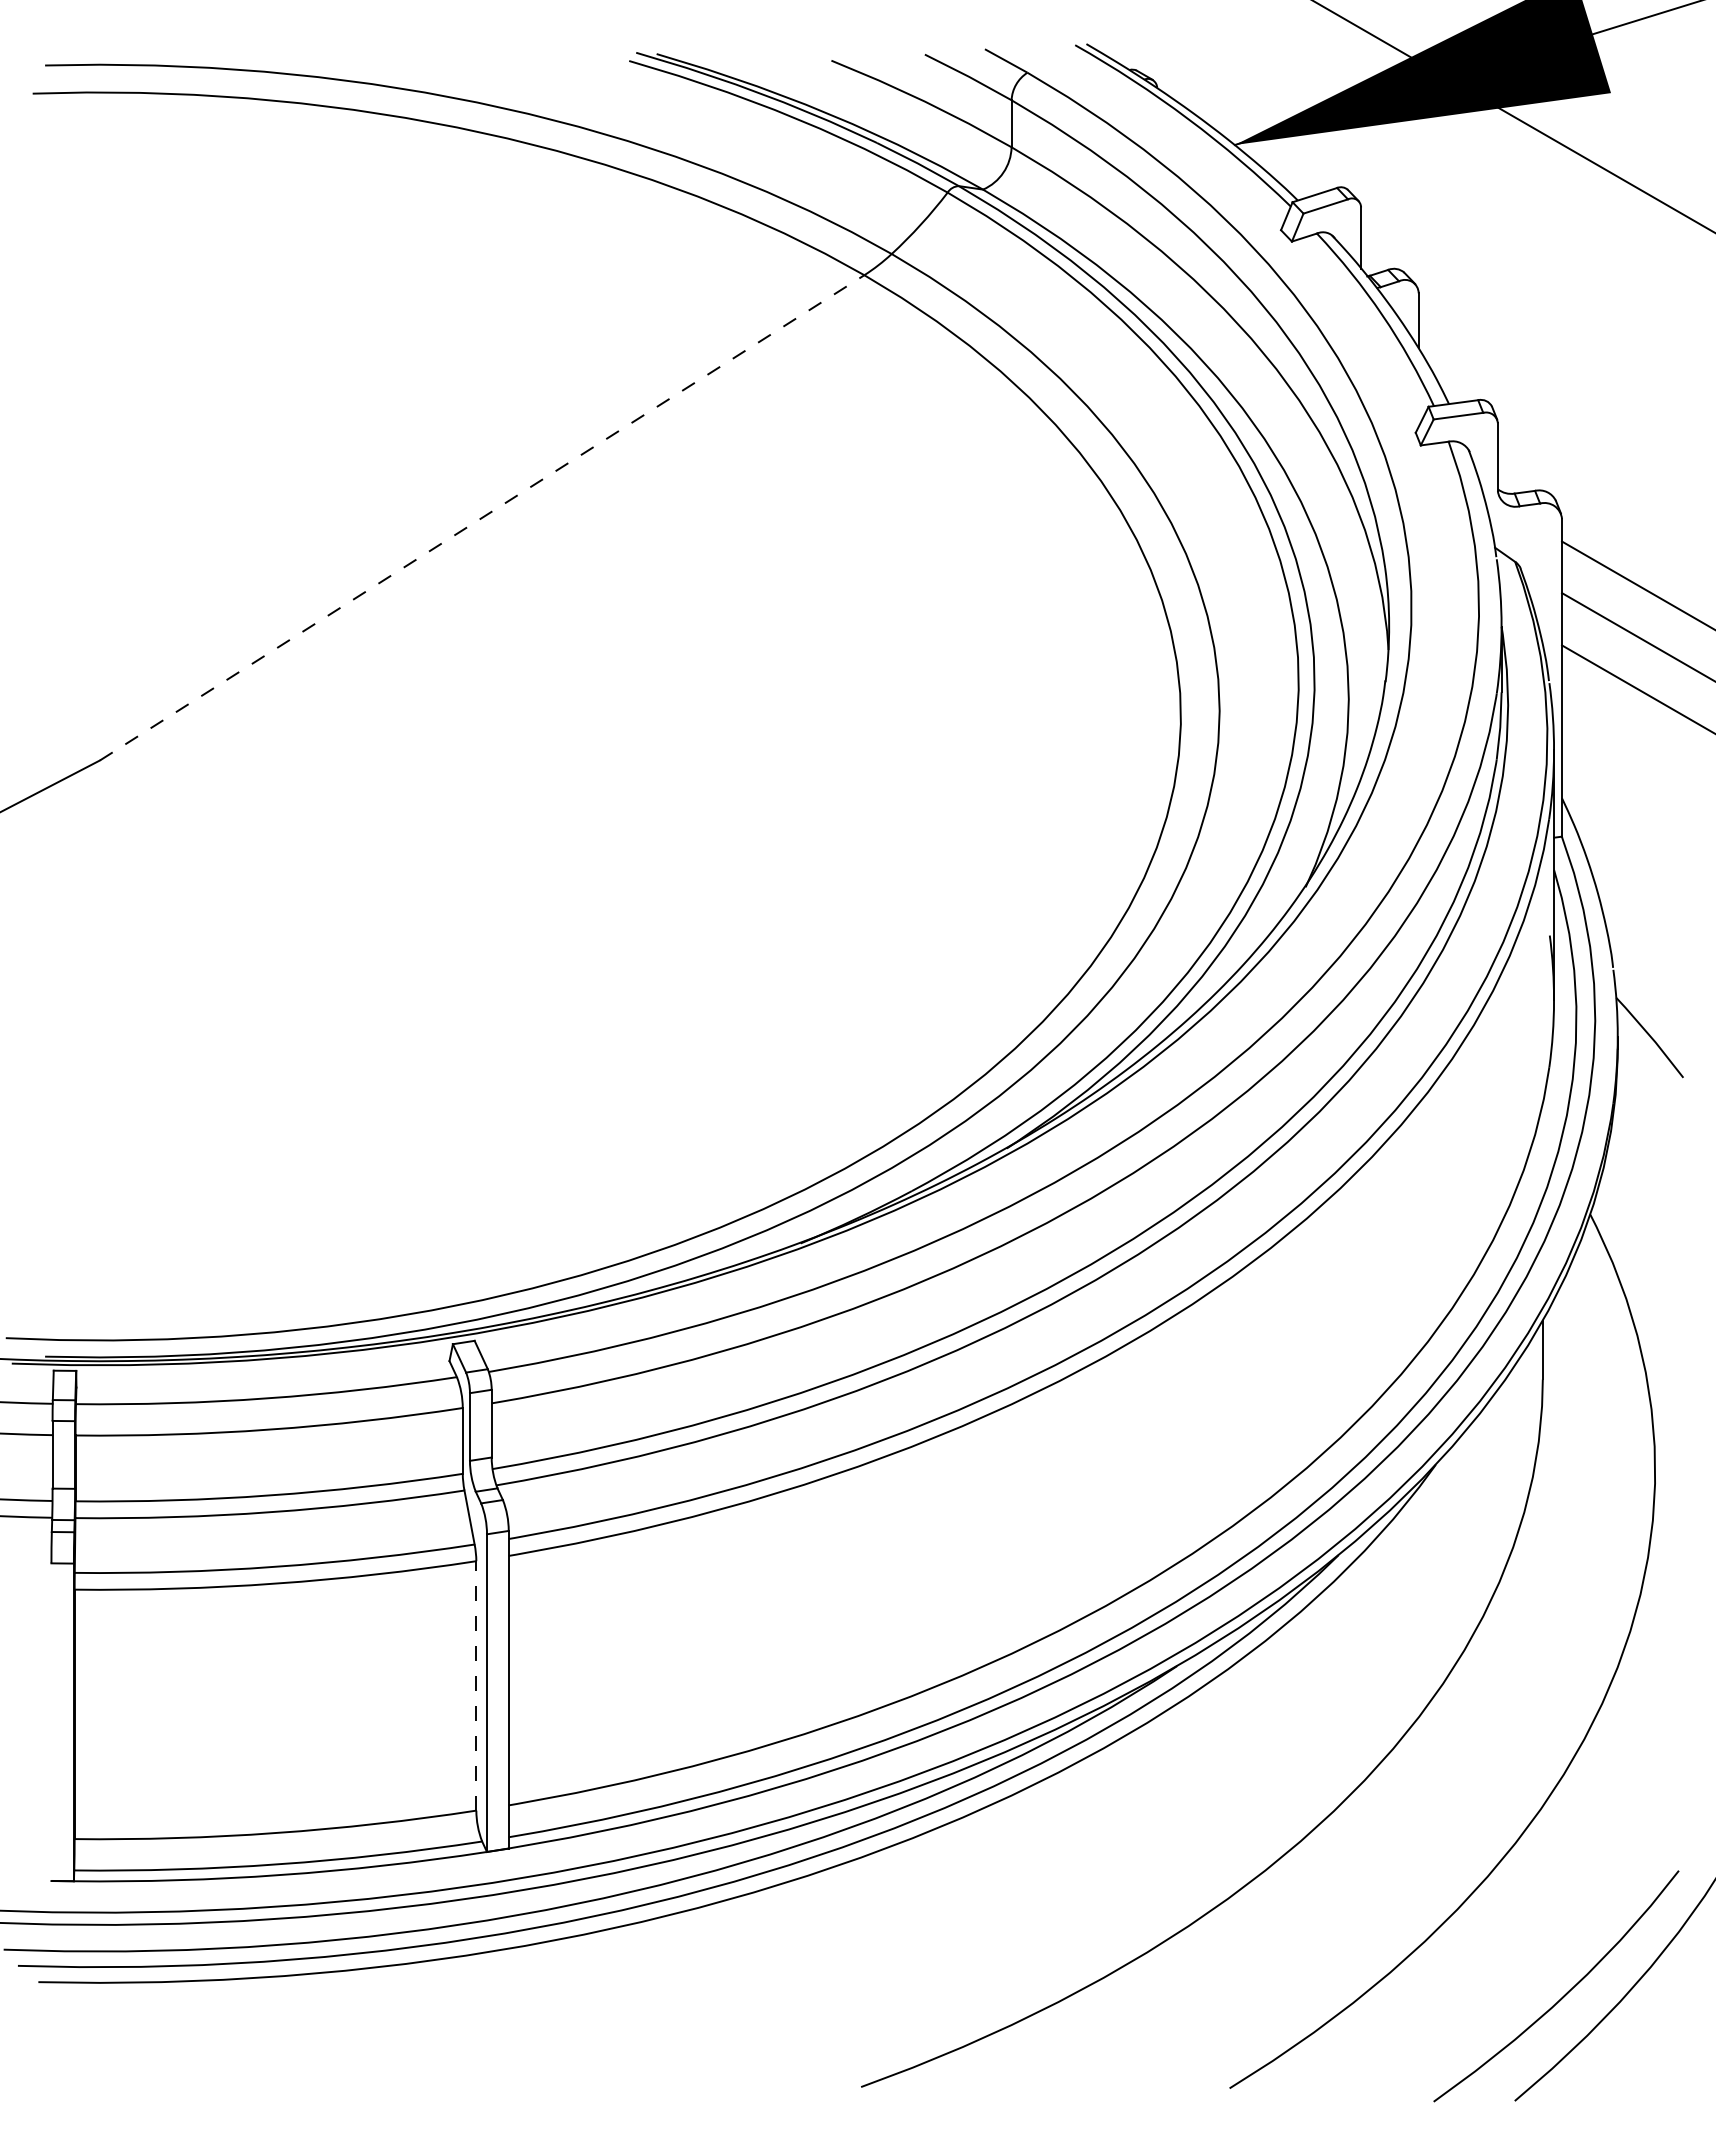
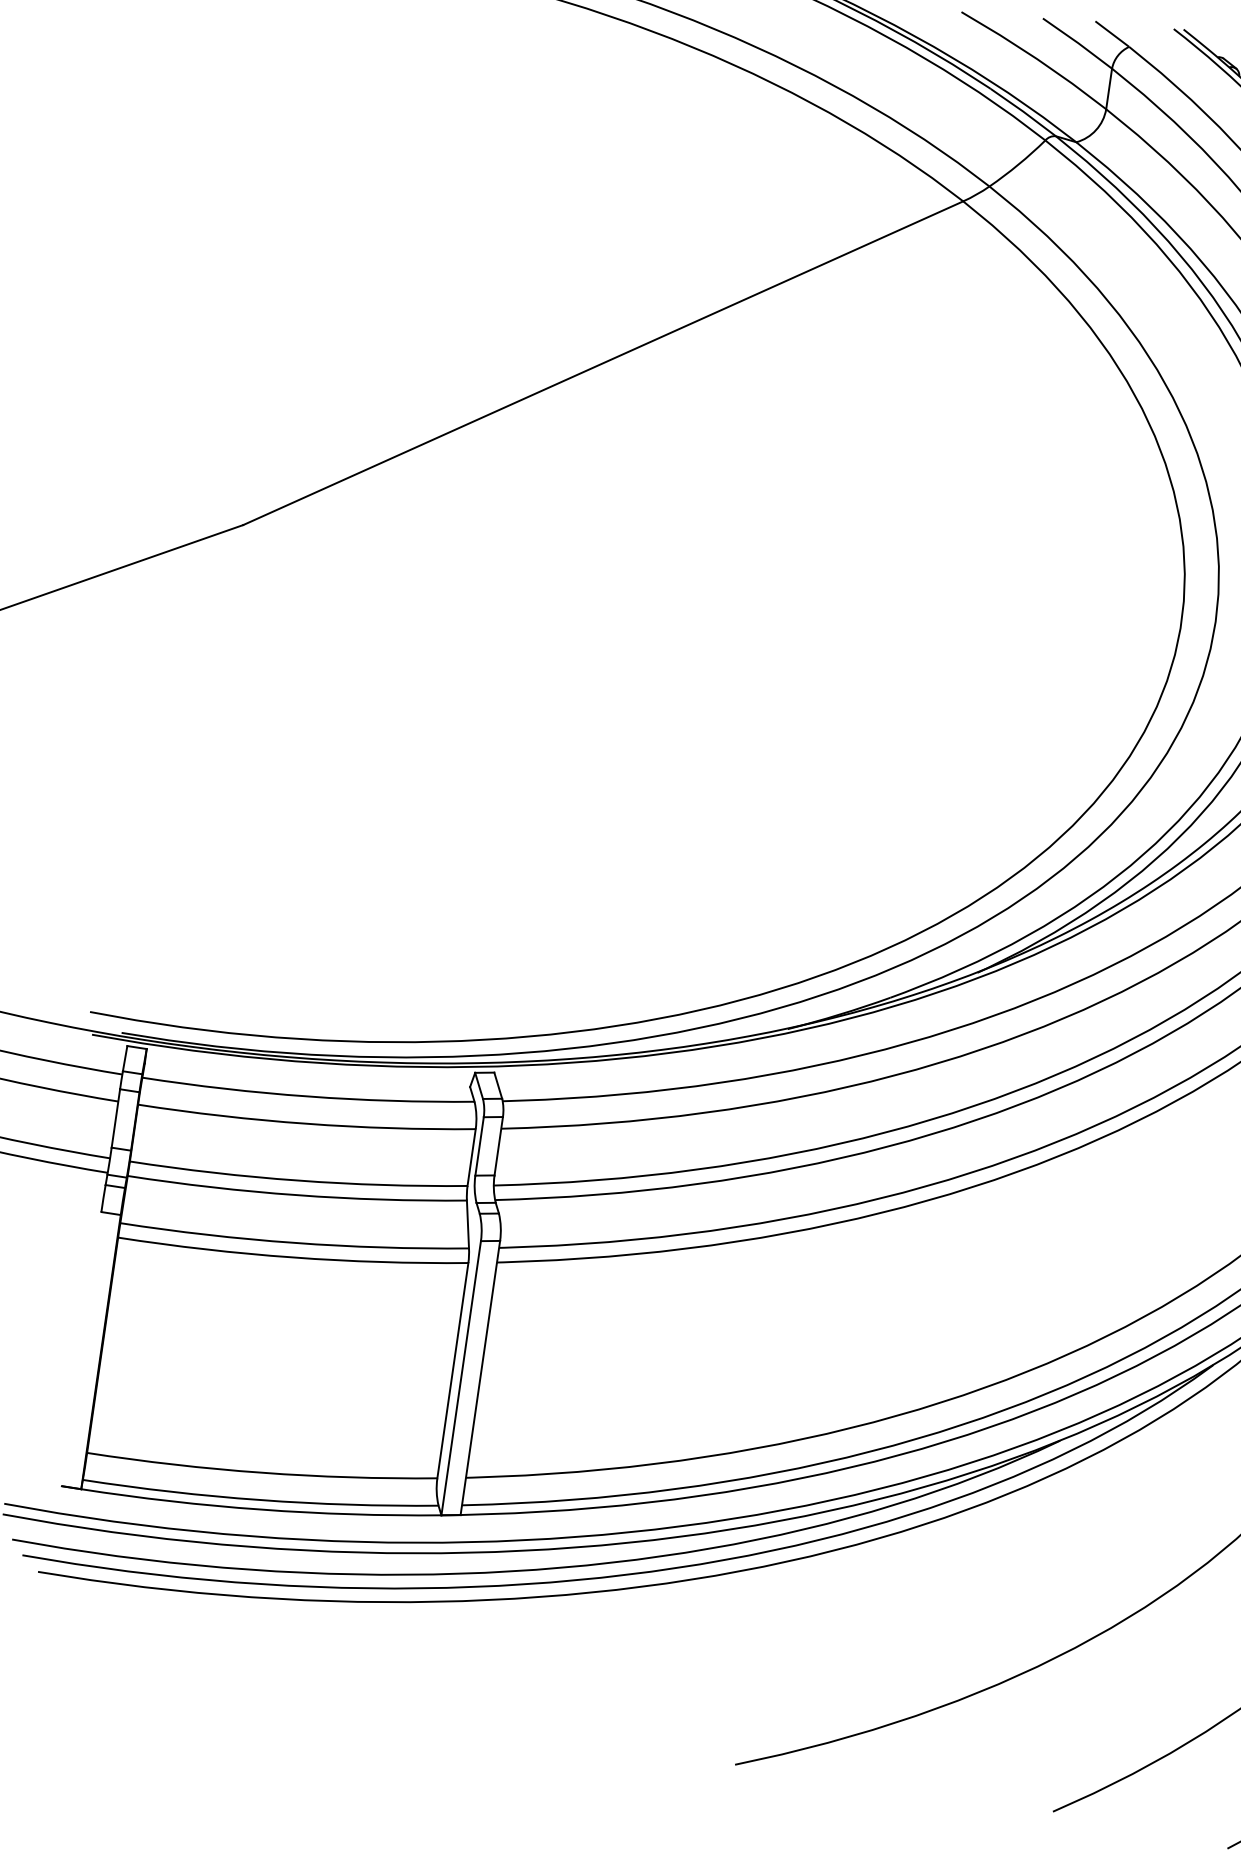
line: (482, 517) -> (603, 362), dashed -> solid
line: (476, 1685) -> (453, 1370), dashed -> solid

